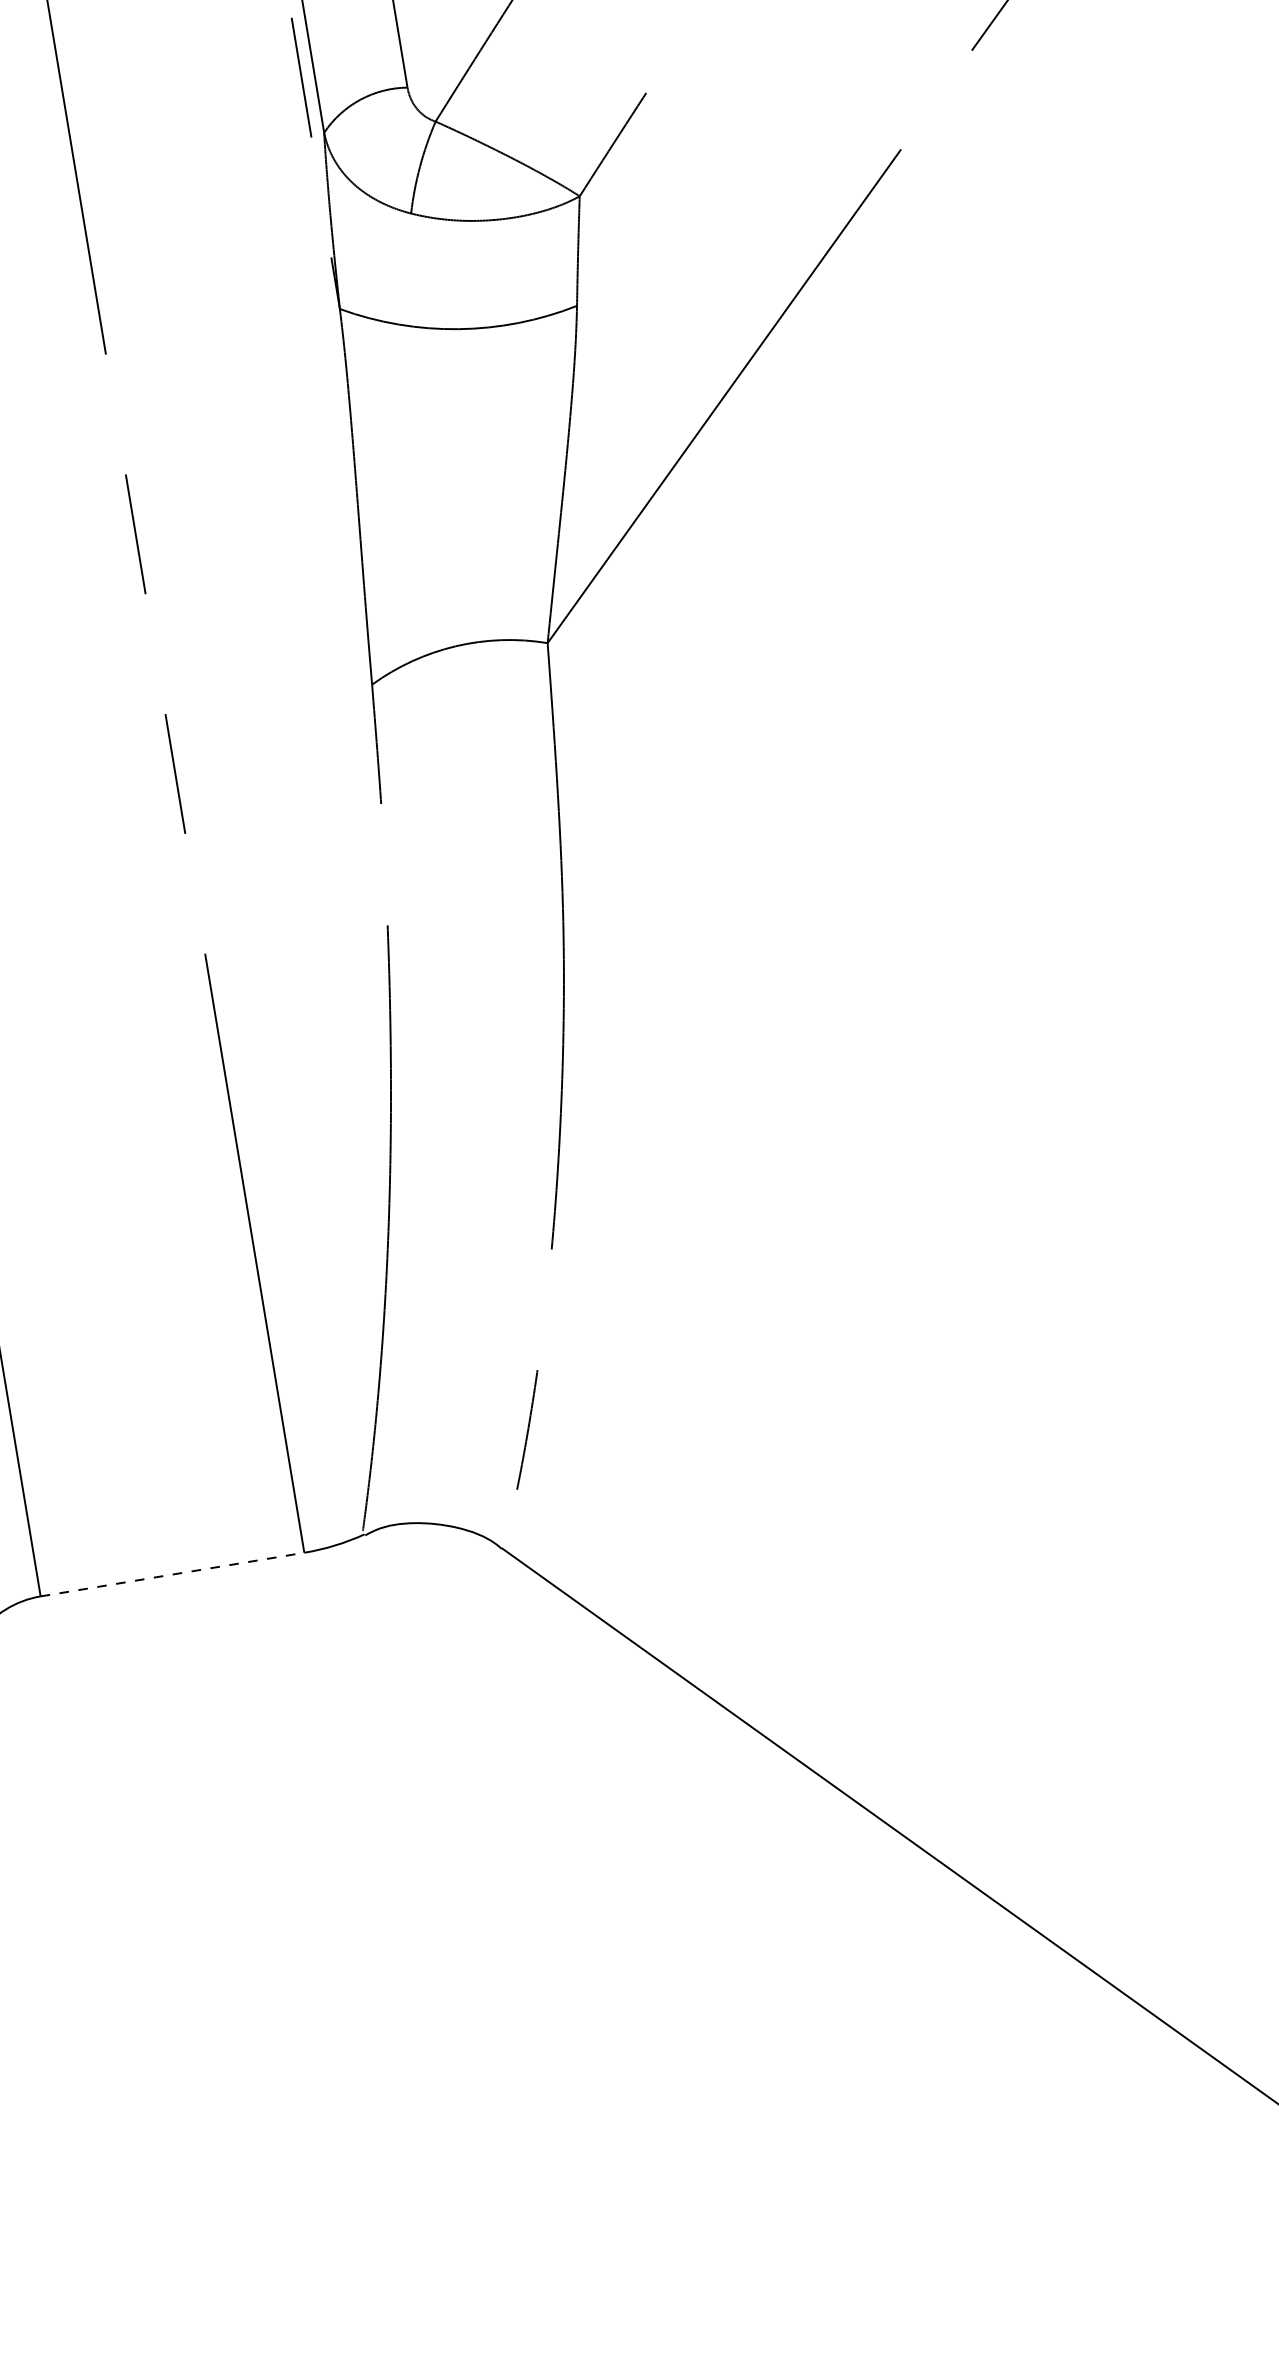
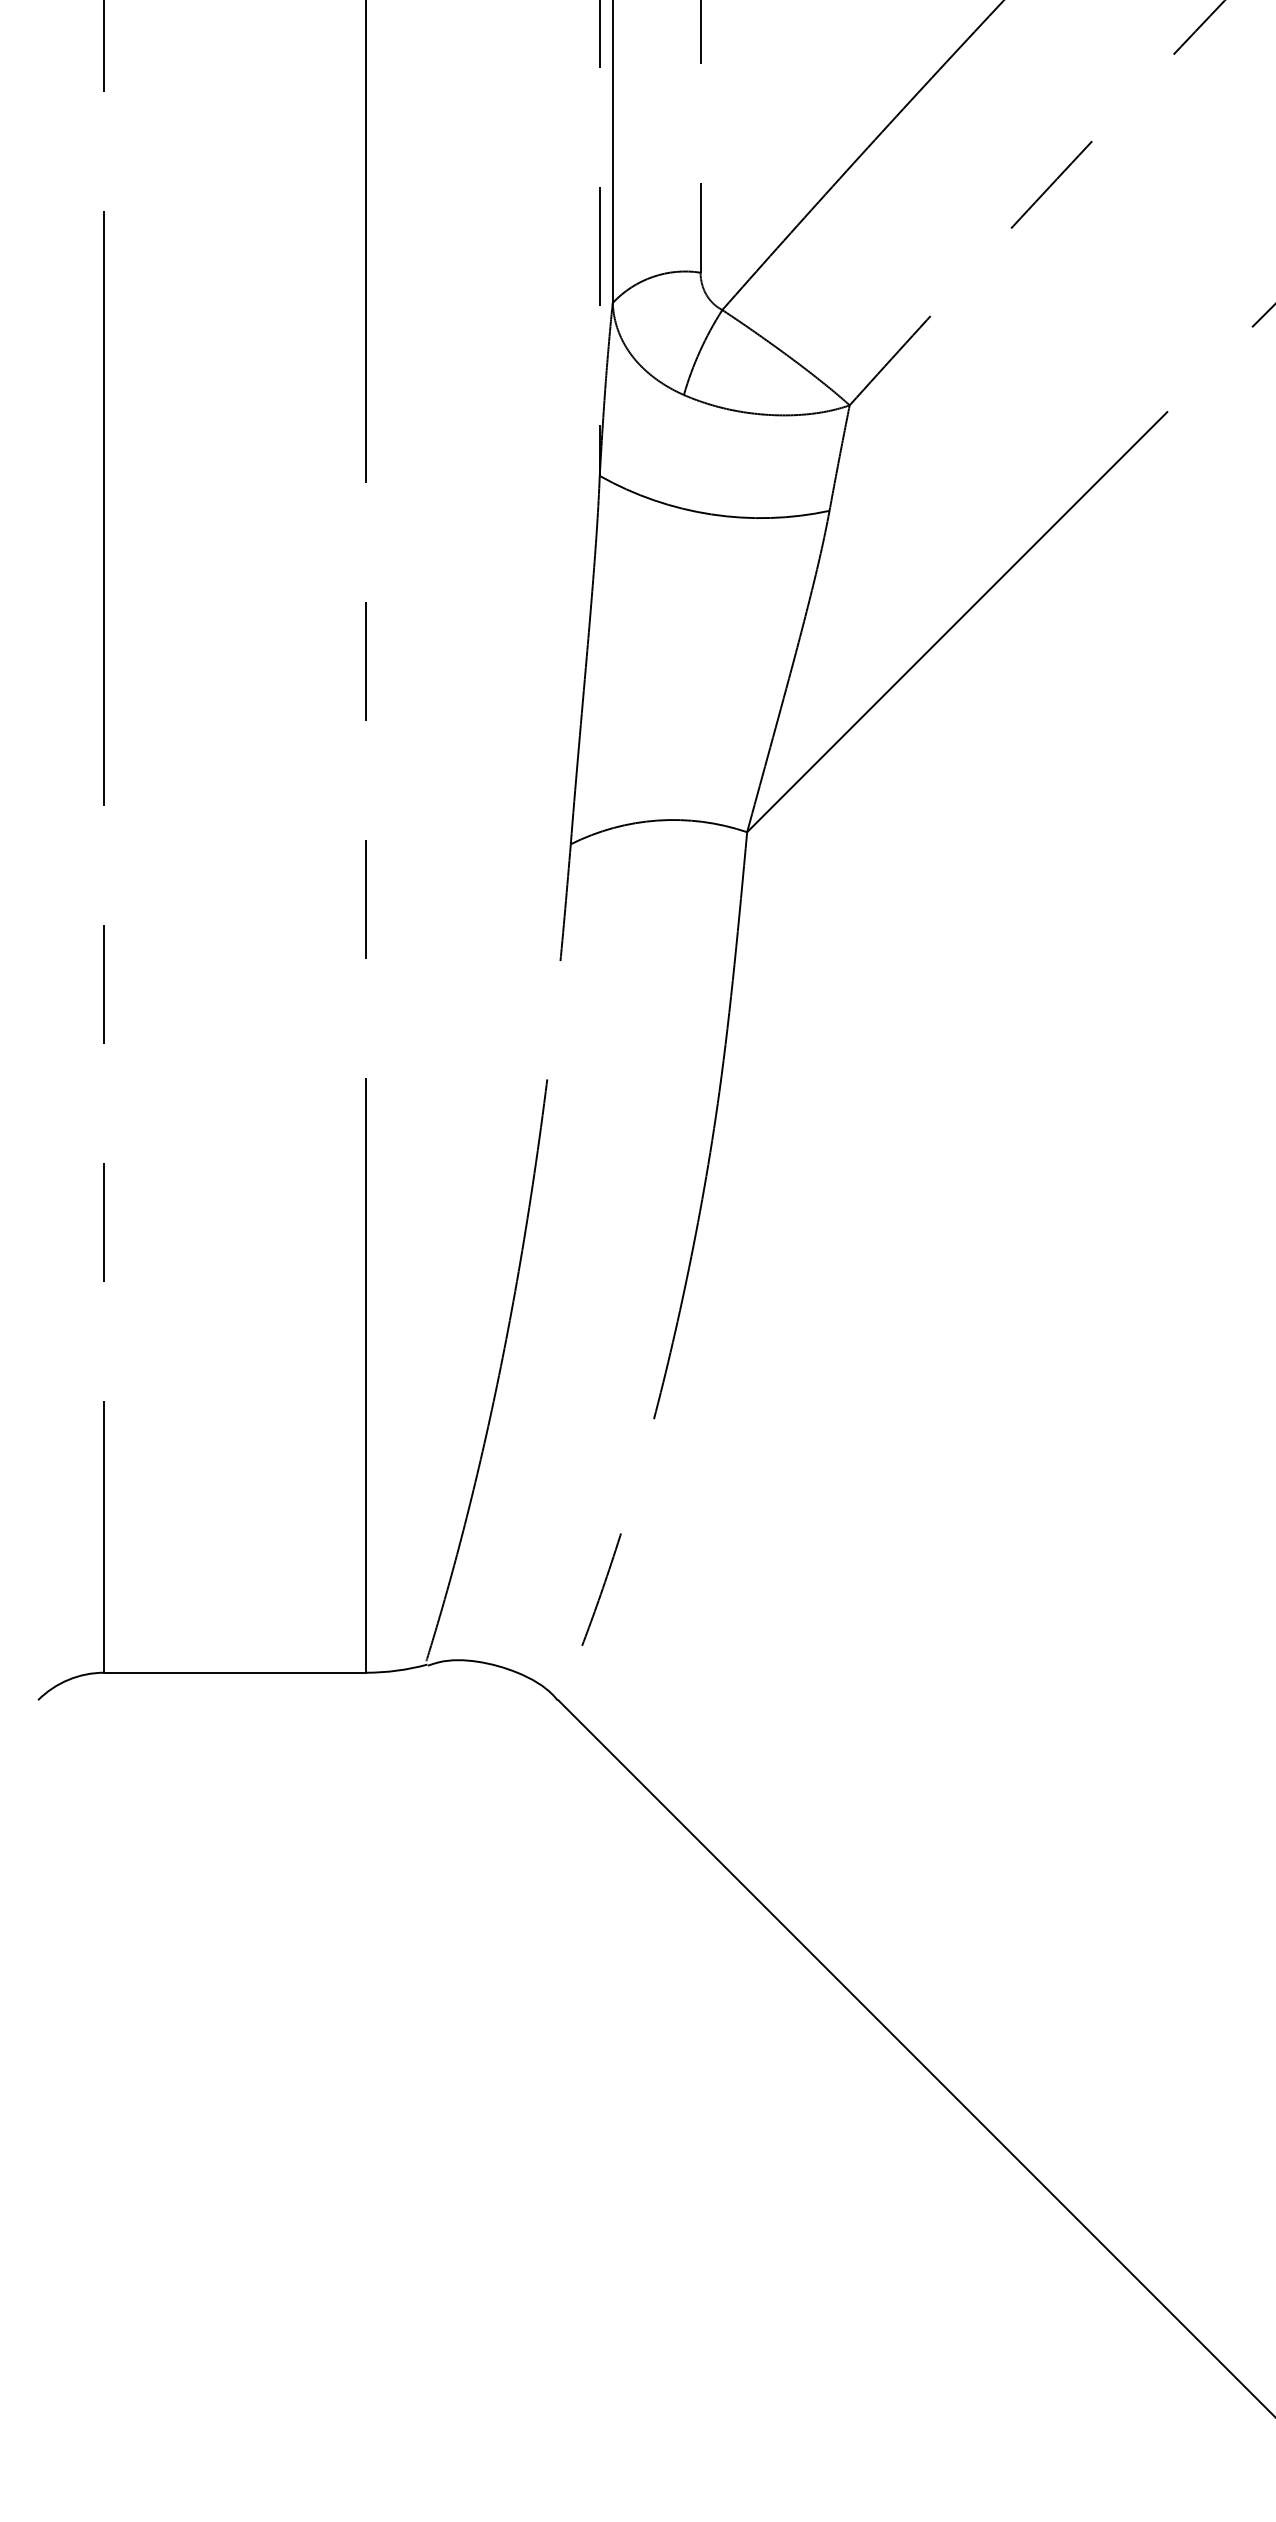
line: (172, 1574) -> (235, 1672), dashed -> solid

